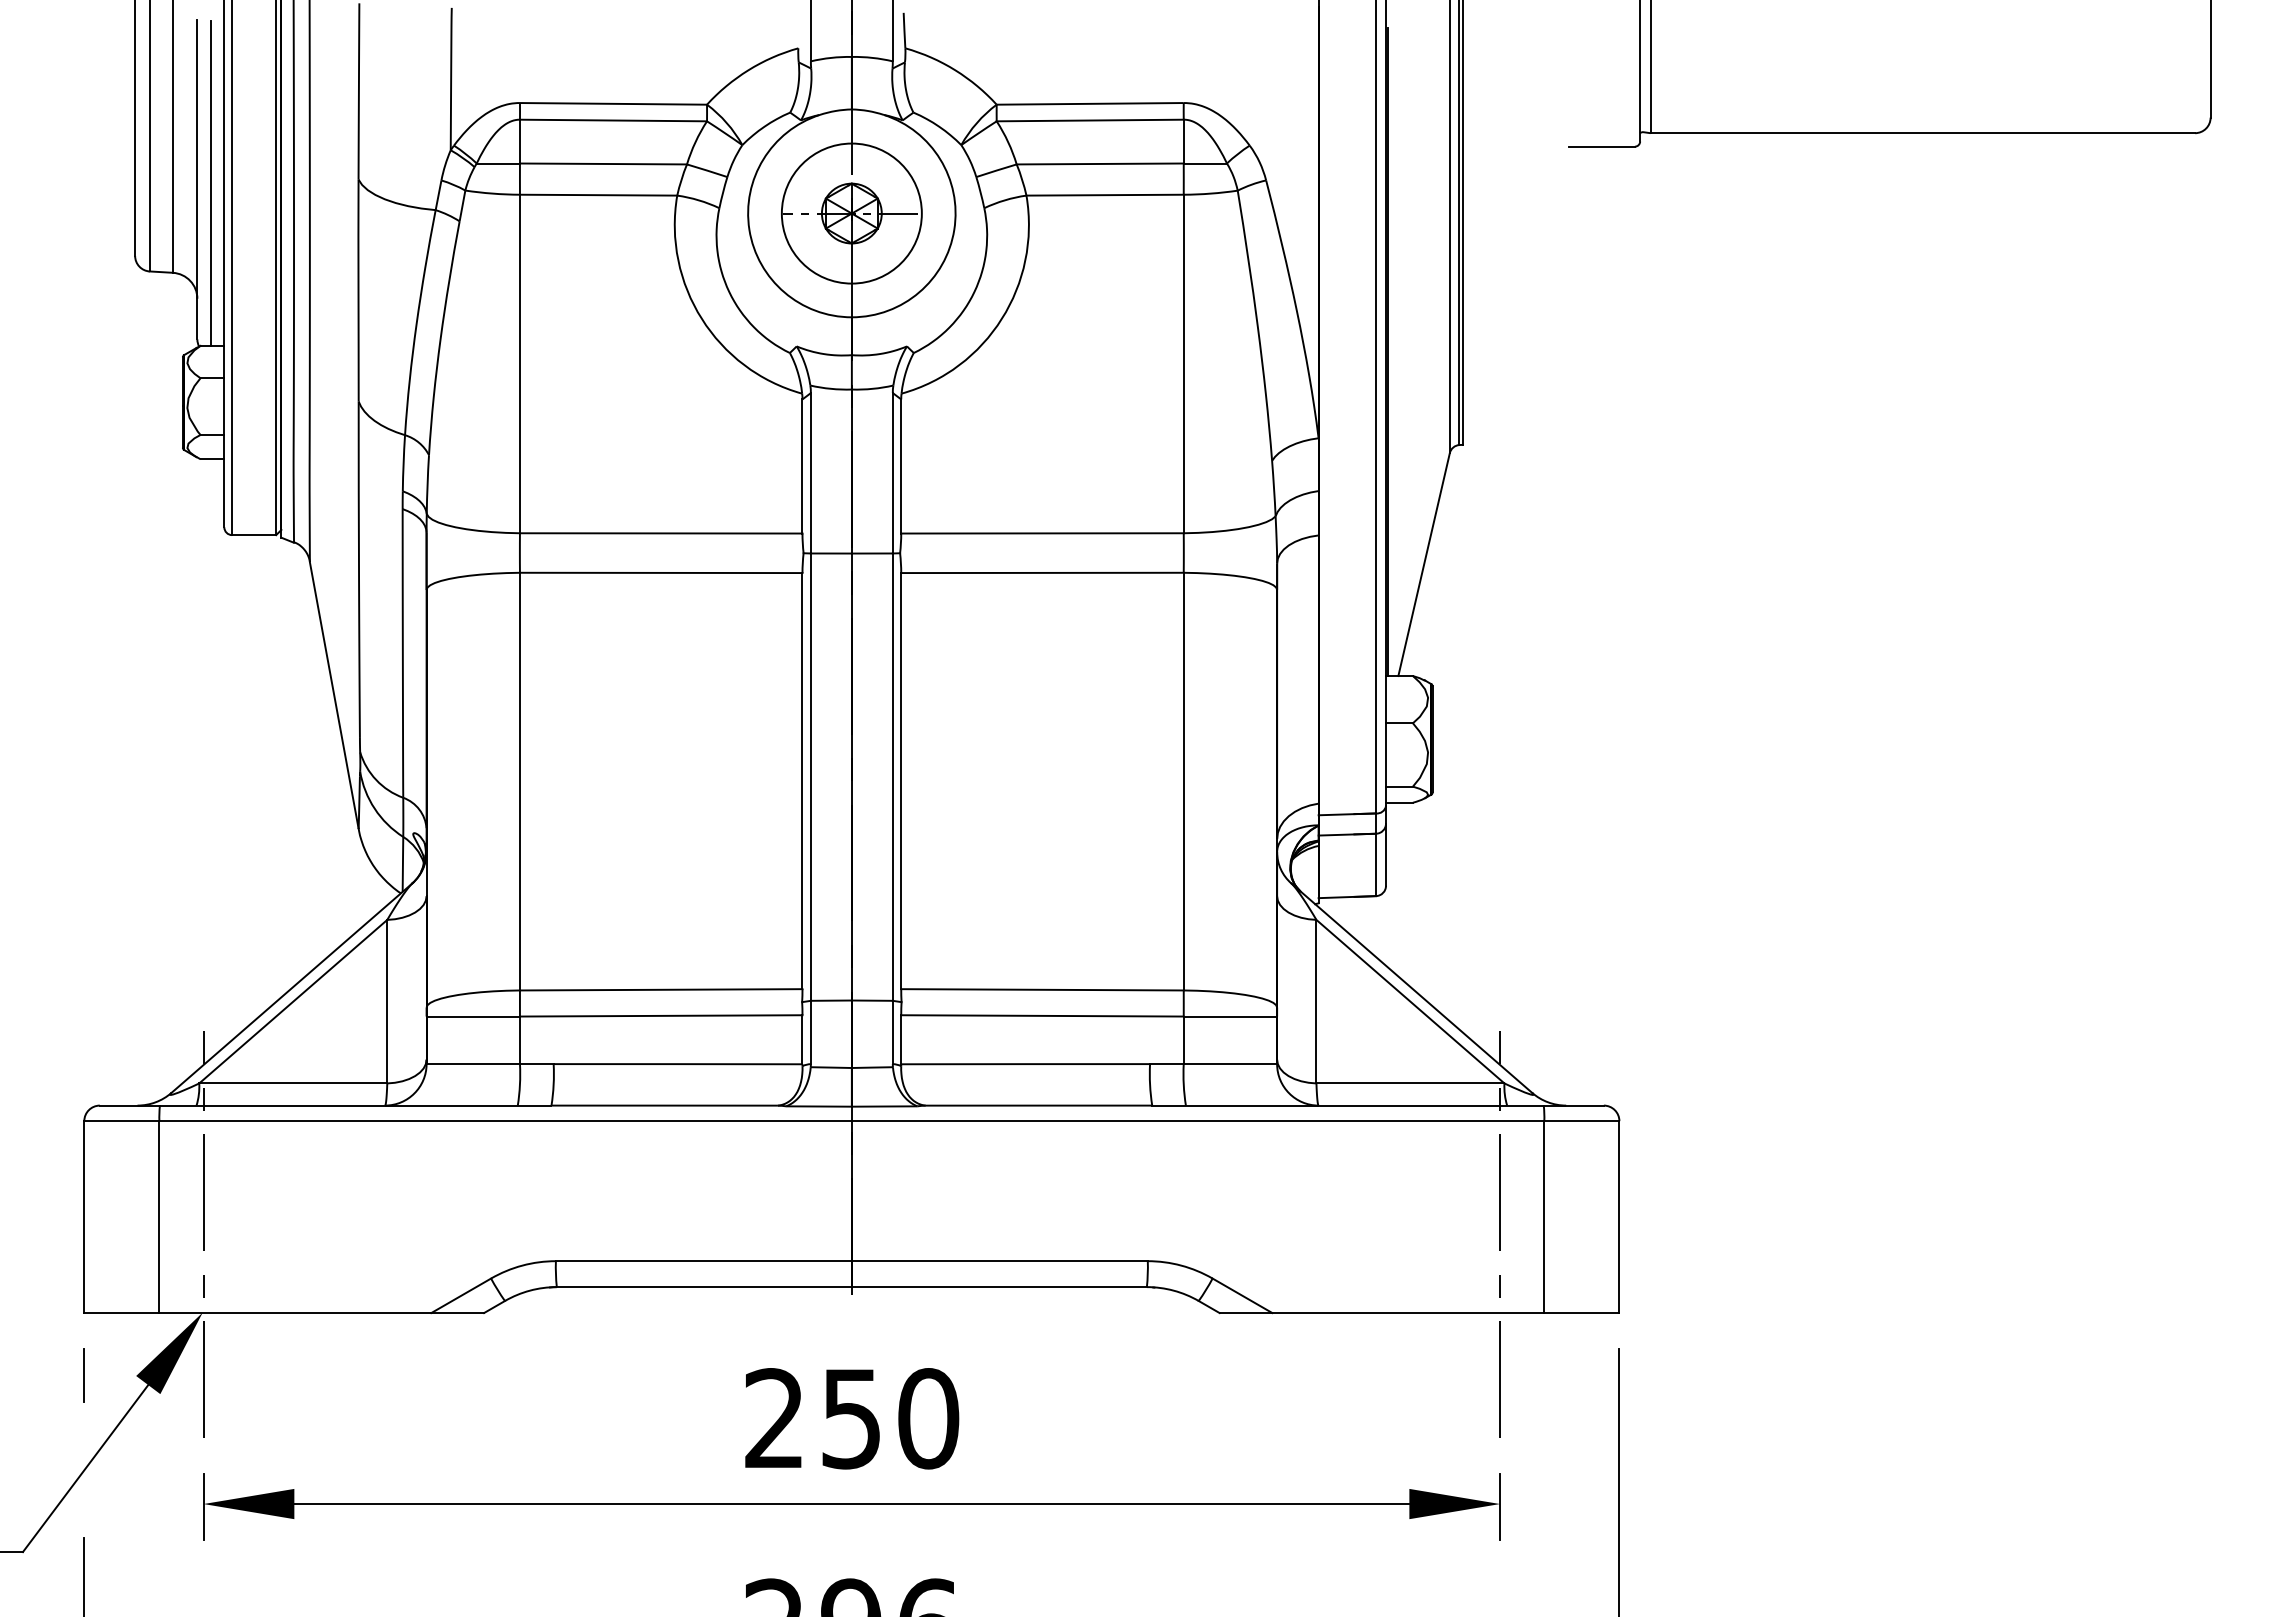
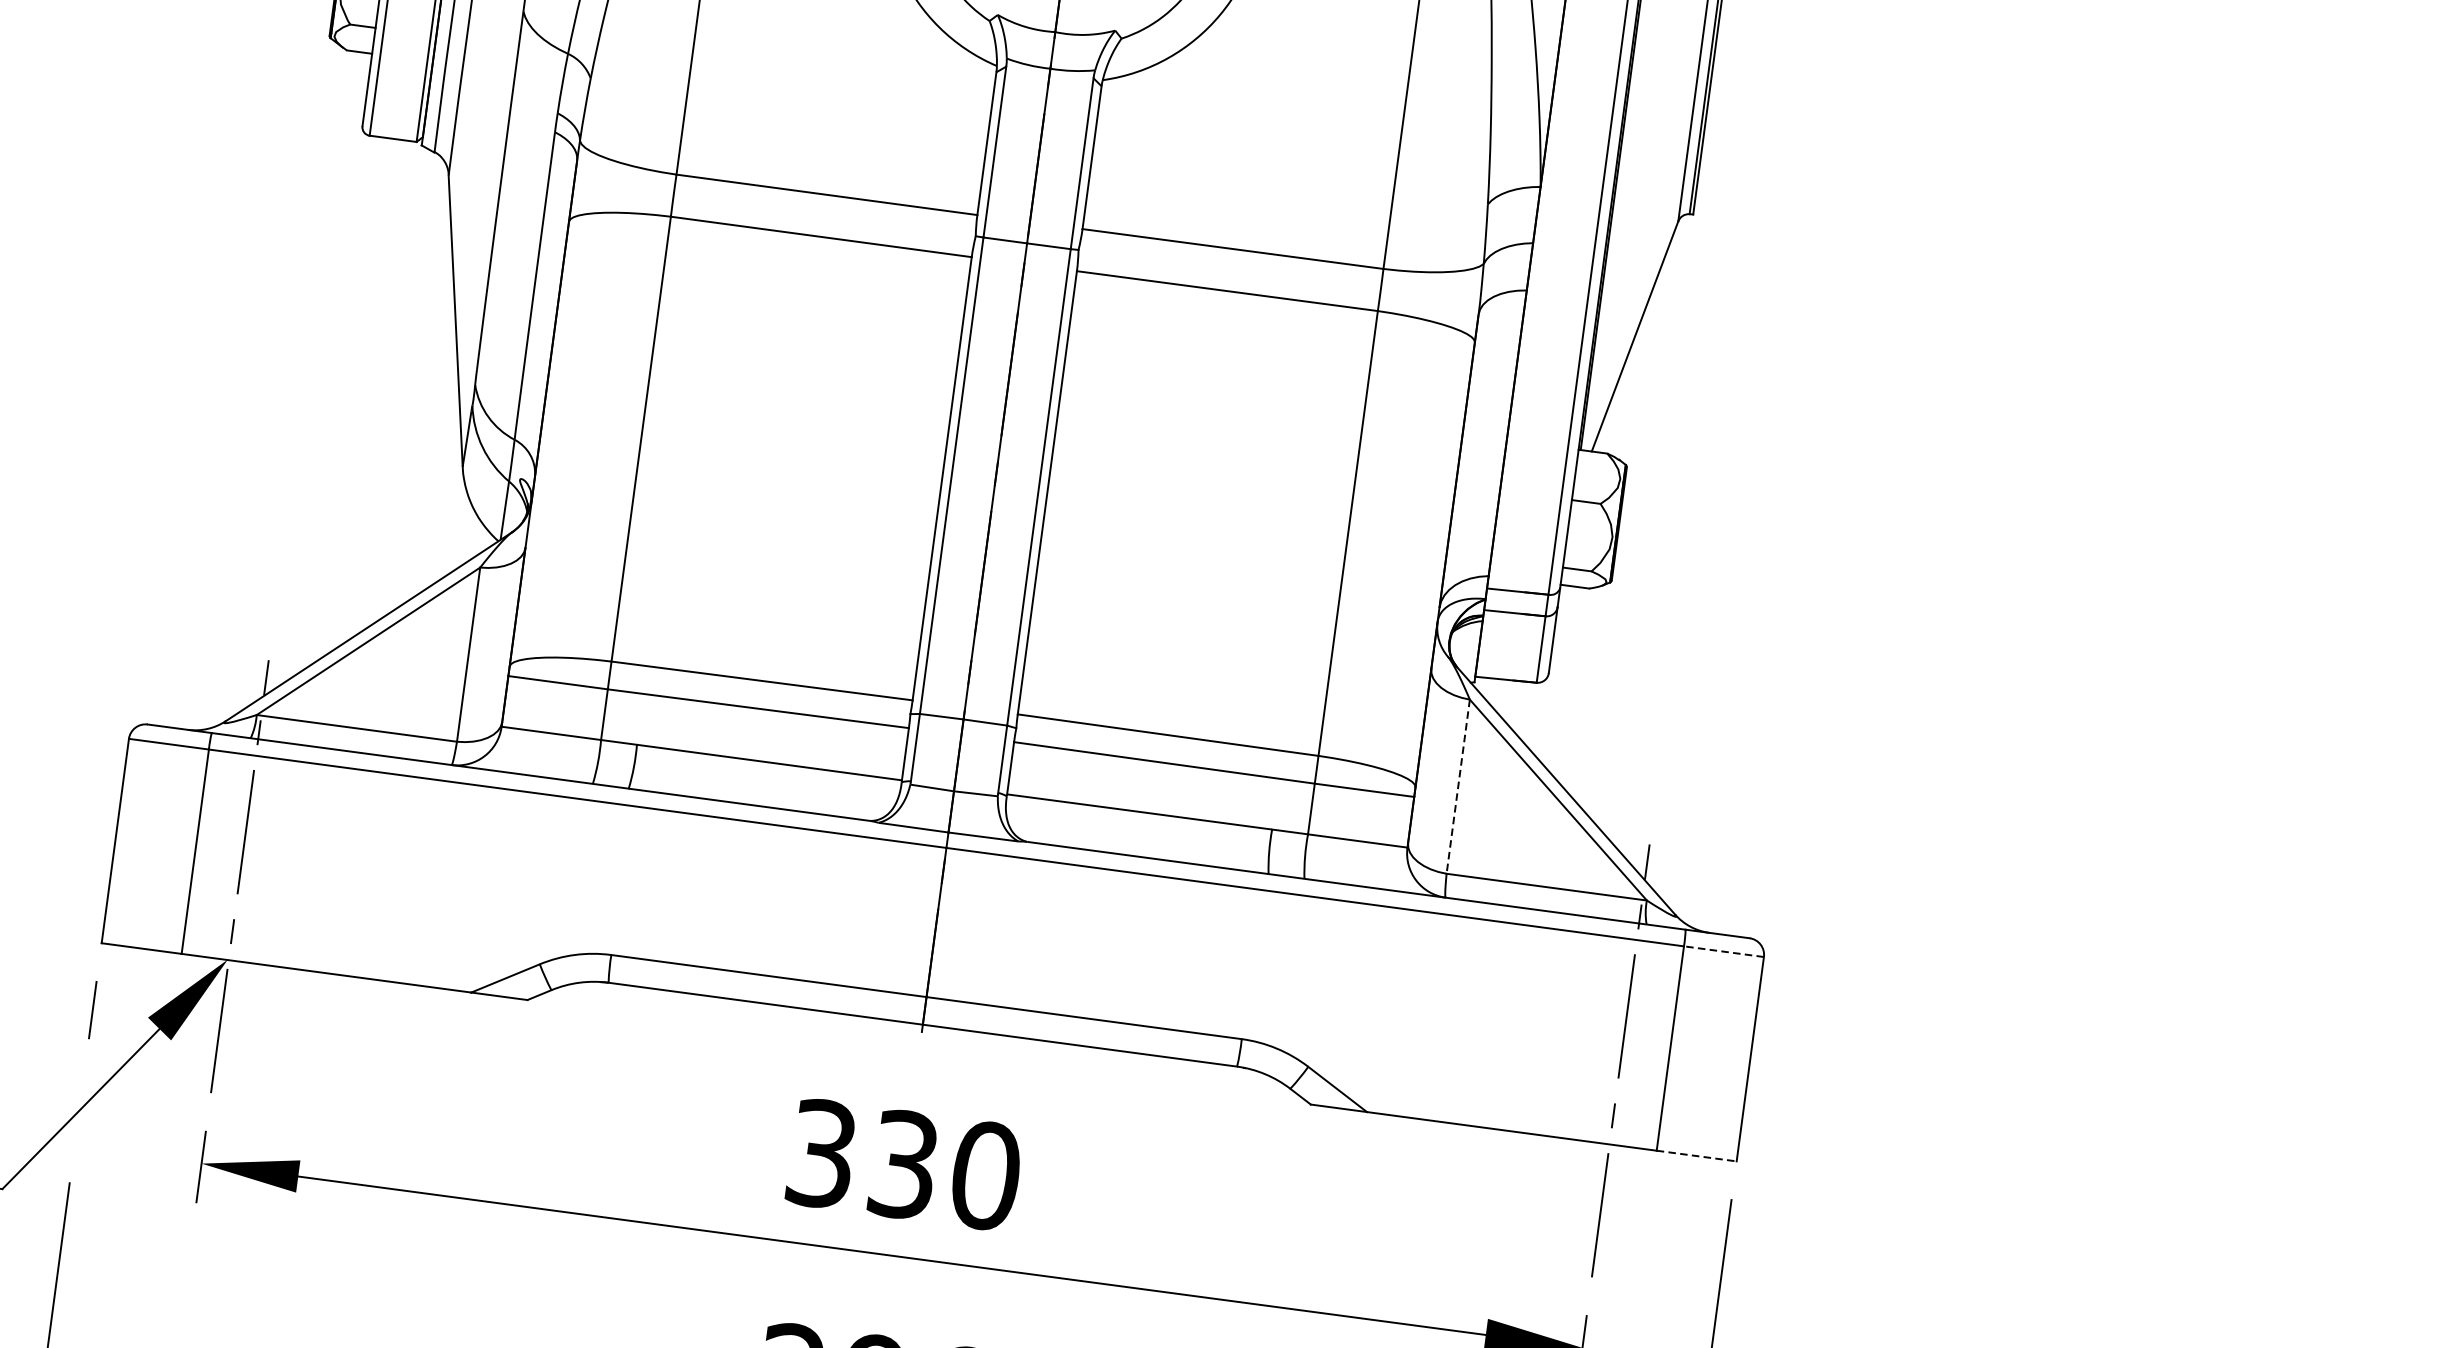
line: (1316, 1001) -> (1458, 786), solid -> dashed
line: (1581, 1121) -> (1723, 951), solid -> dashed
line: (1581, 1313) -> (1696, 1156), solid -> dashed
text: (812, 1418) -> (862, 1159), 250 -> 330

